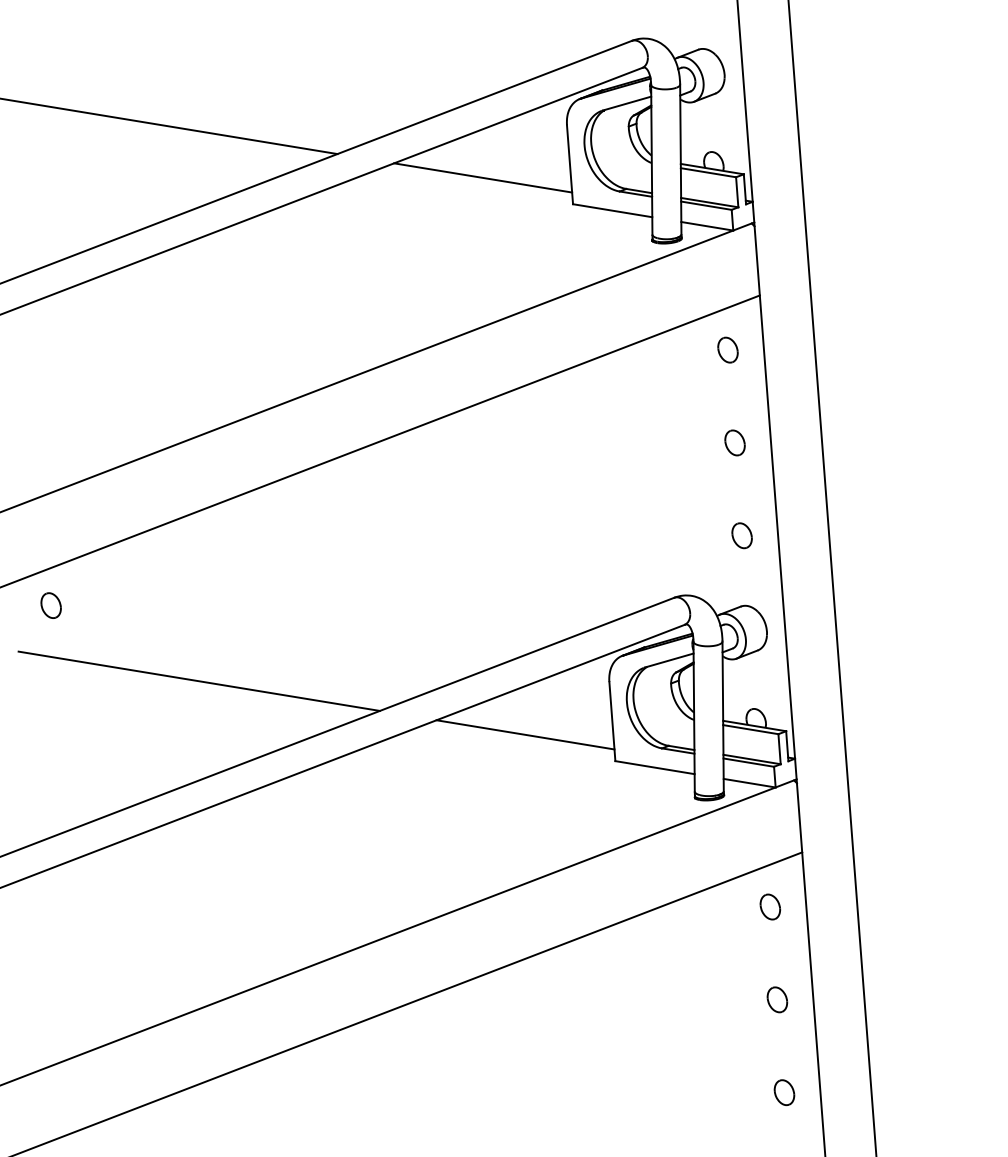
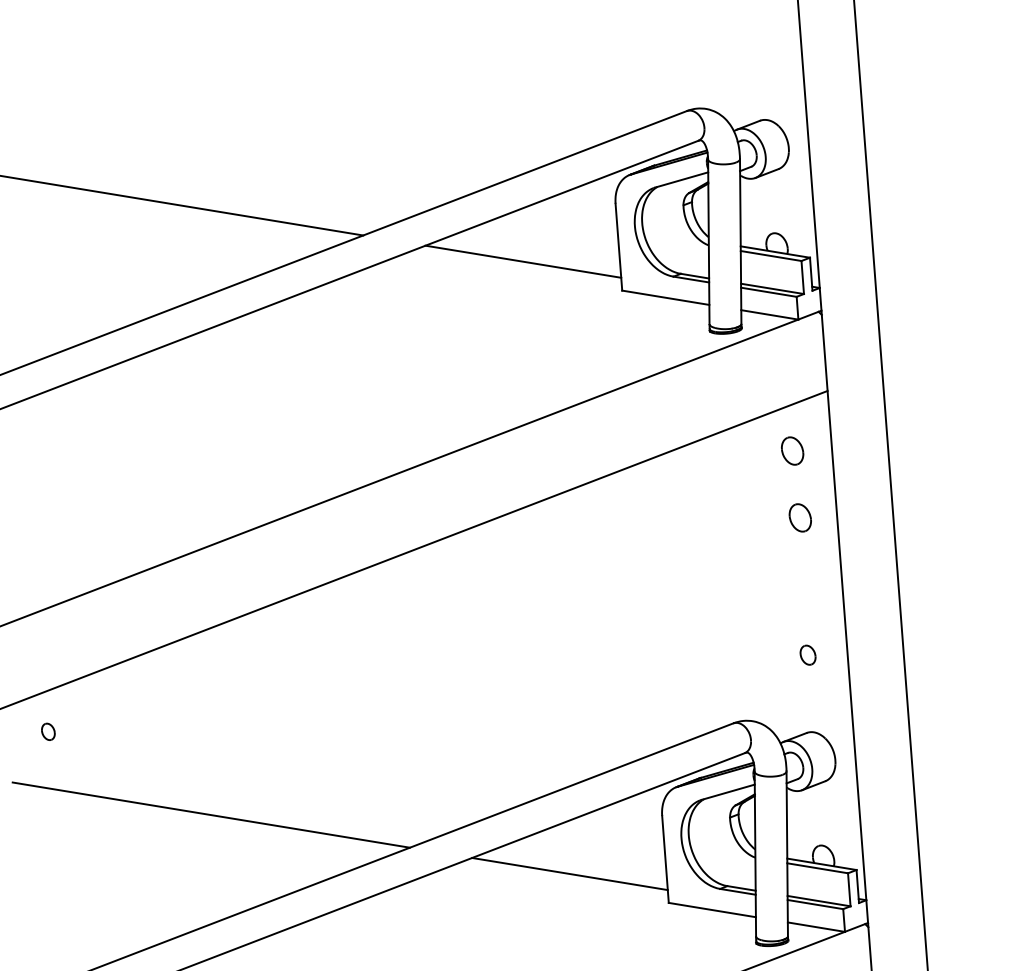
part: (734, 442) -> (799, 517), moved
part: (741, 535) -> (807, 654), size x0.7
part: (50, 605) -> (47, 731), size x0.6

